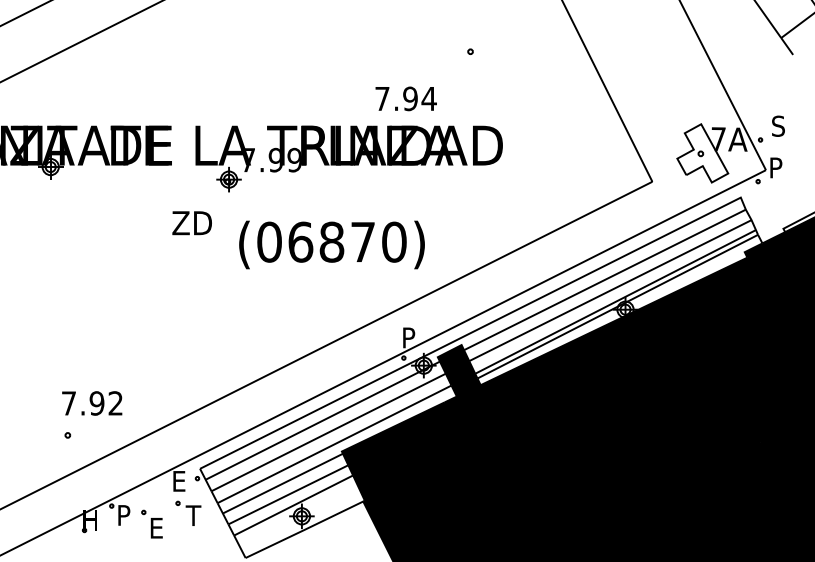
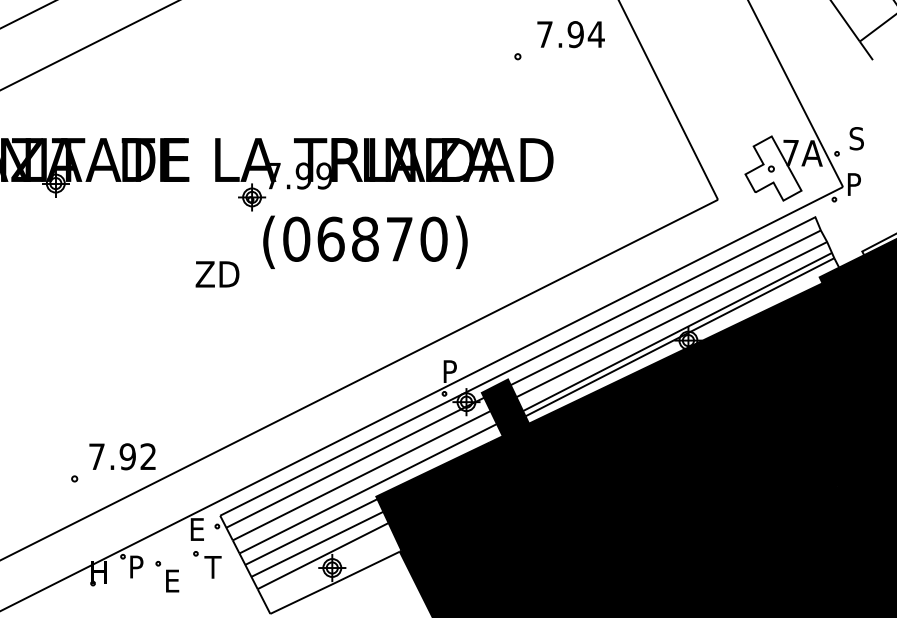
text: (405, 98) -> (570, 34), moved
text: (192, 223) -> (217, 274), moved
text: (332, 244) -> (365, 241), moved
text: (92, 403) -> (122, 456), moved

